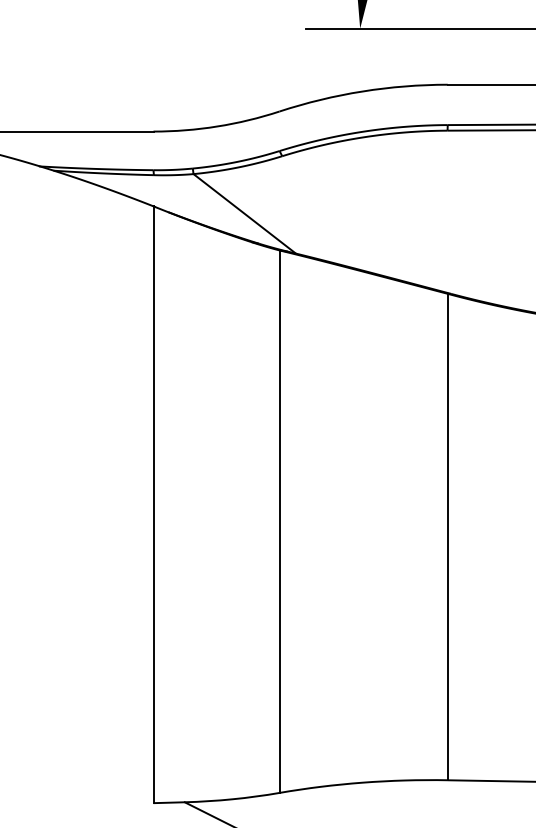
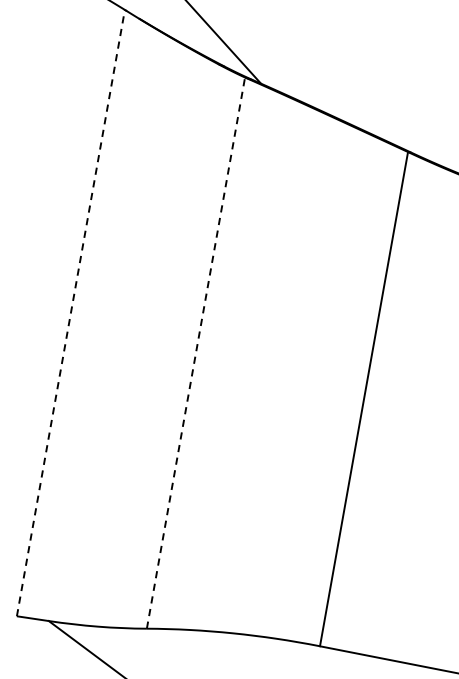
line: (153, 504) -> (70, 312), solid -> dashed
line: (279, 521) -> (195, 352), solid -> dashed

